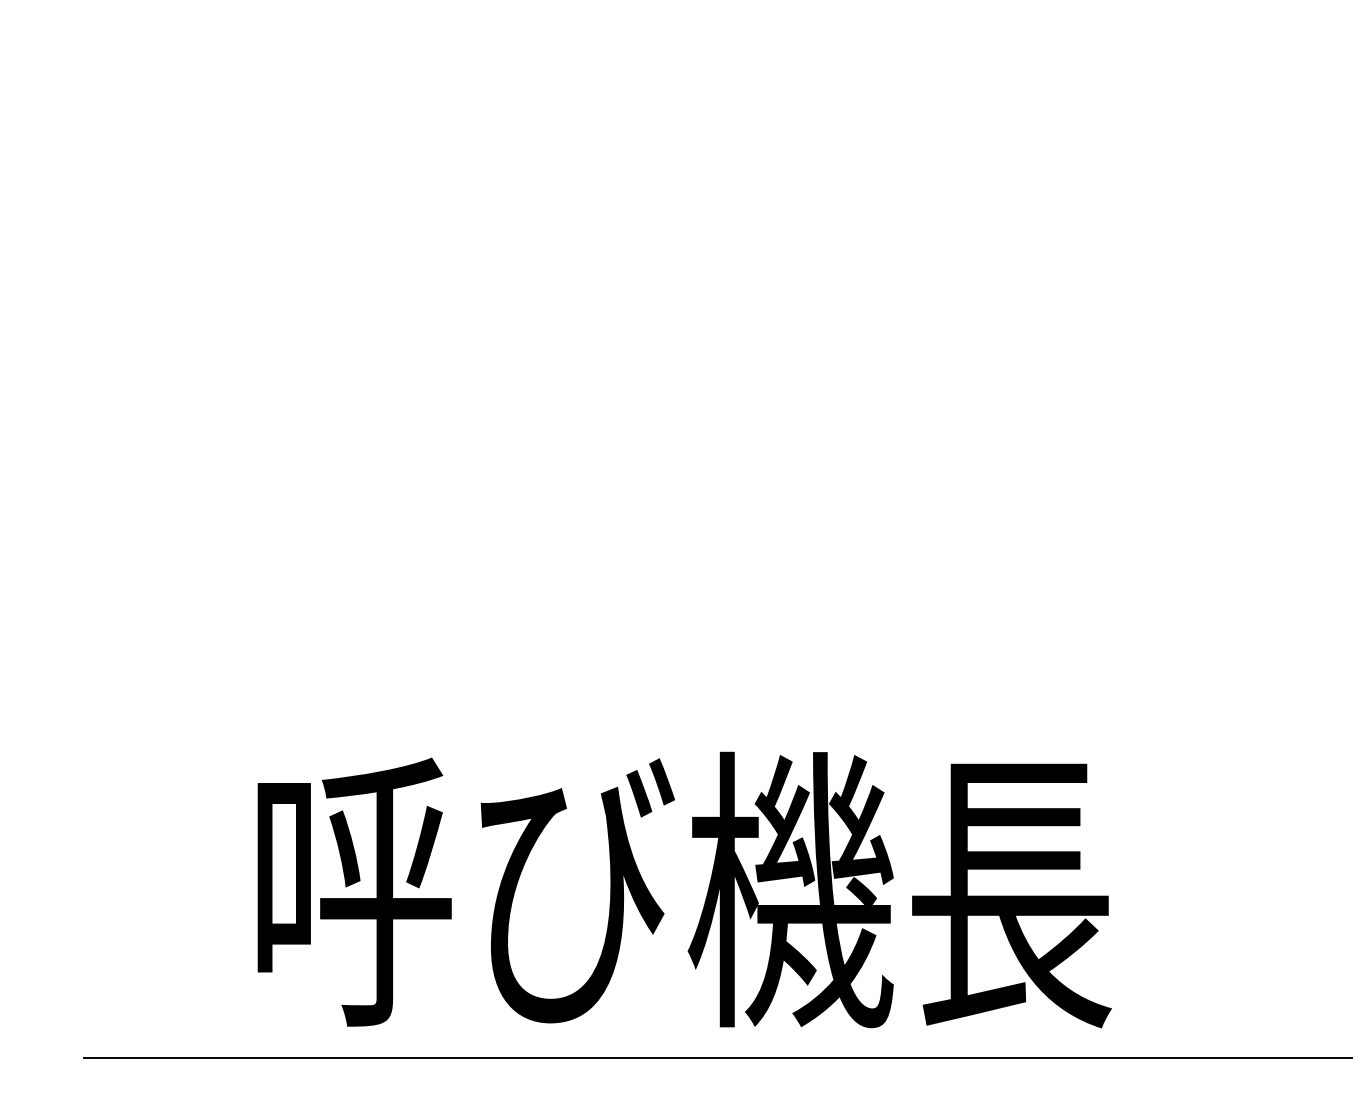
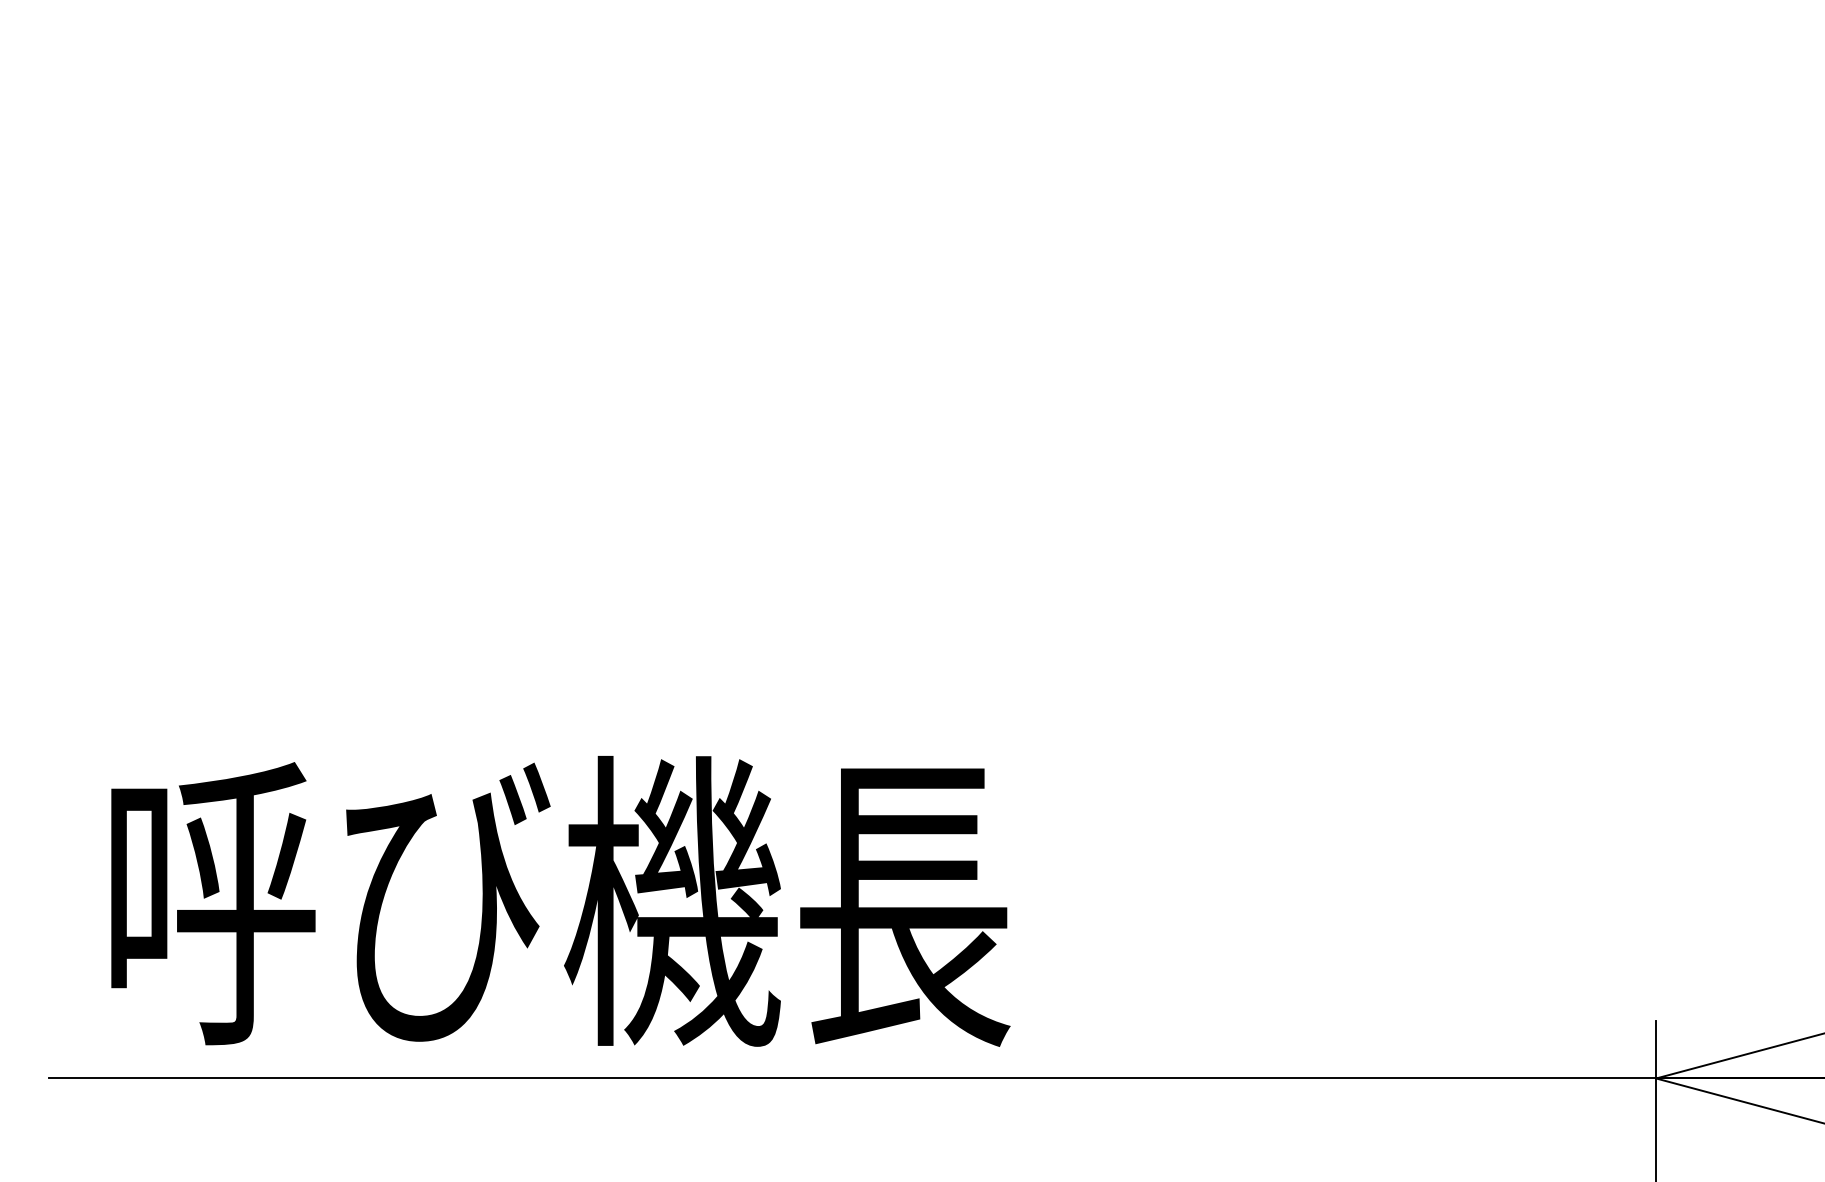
text: (684, 890) -> (560, 901), moved

